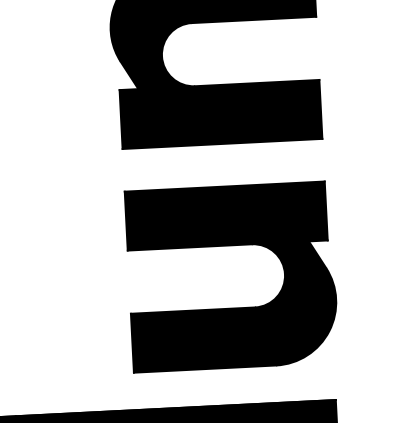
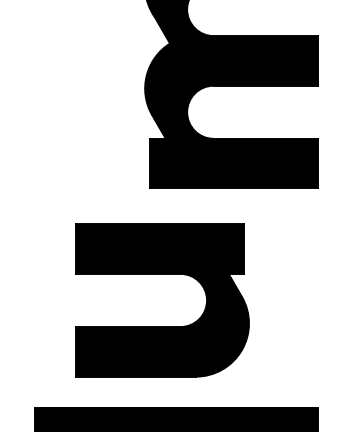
part: (230, 246) -> (162, 274), moved

